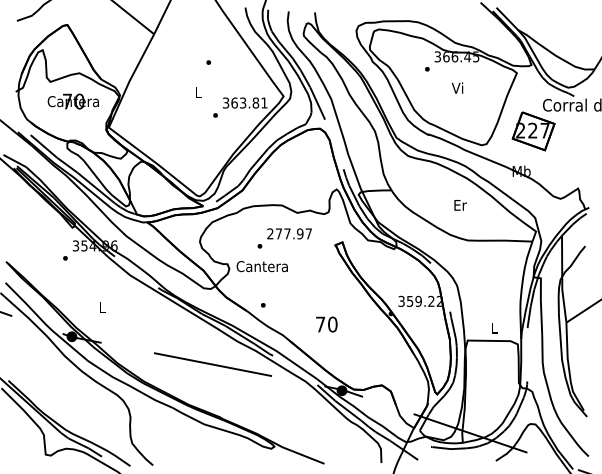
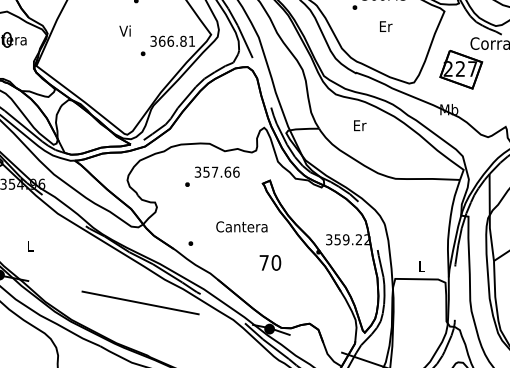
text: (457, 87) -> (385, 25), Vi -> Er
text: (197, 92) -> (125, 30), L -> Vi
text: (242, 102) -> (170, 40), 363.81 -> 366.81
text: (460, 205) -> (360, 125), moved
text: (289, 233) -> (217, 171), 277.97 -> 357.66
text: (261, 266) -> (241, 226), moved
text: (326, 324) -> (270, 262), moved

